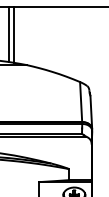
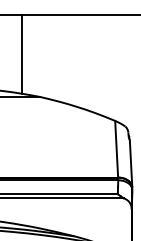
line: (9, 34) -> (15, 53), removed

